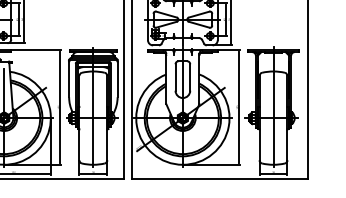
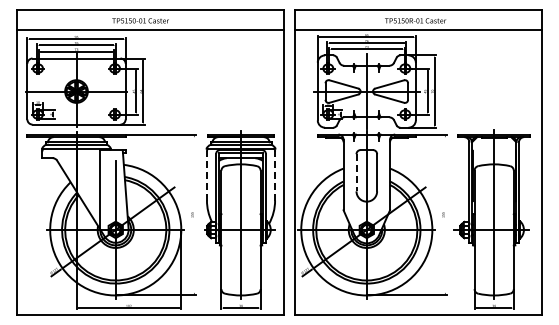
line: (175, 77) -> (356, 172), solid -> dashed
line: (68, 80) -> (206, 176), solid -> dashed
line: (117, 80) -> (275, 176), solid -> dashed
line: (60, 107) -> (194, 214), removed
line: (238, 107) -> (445, 214), removed

